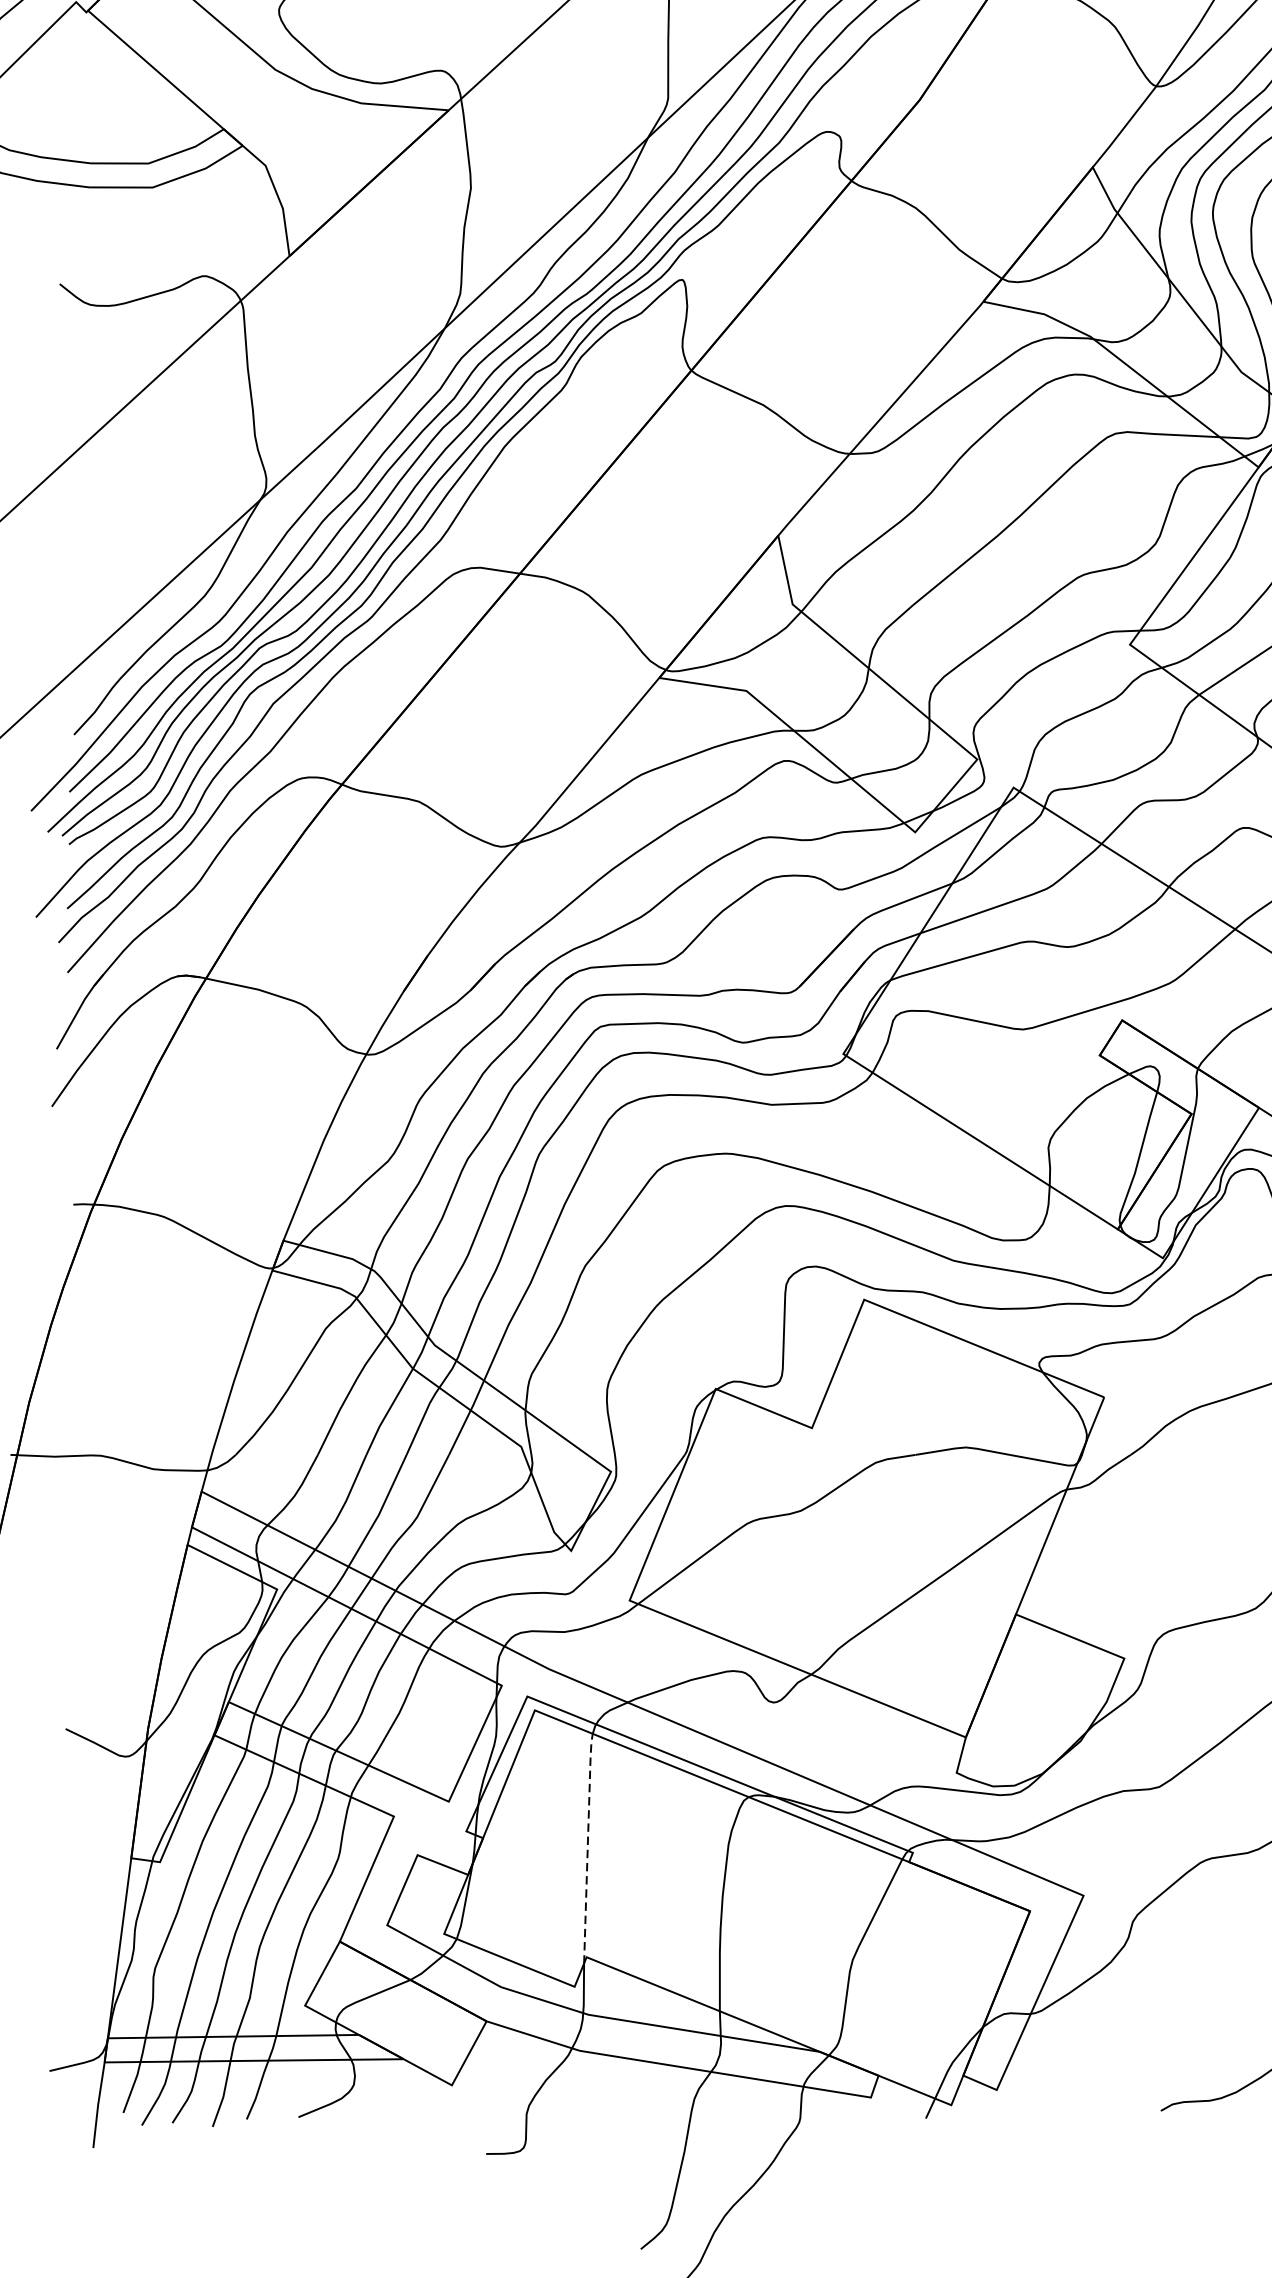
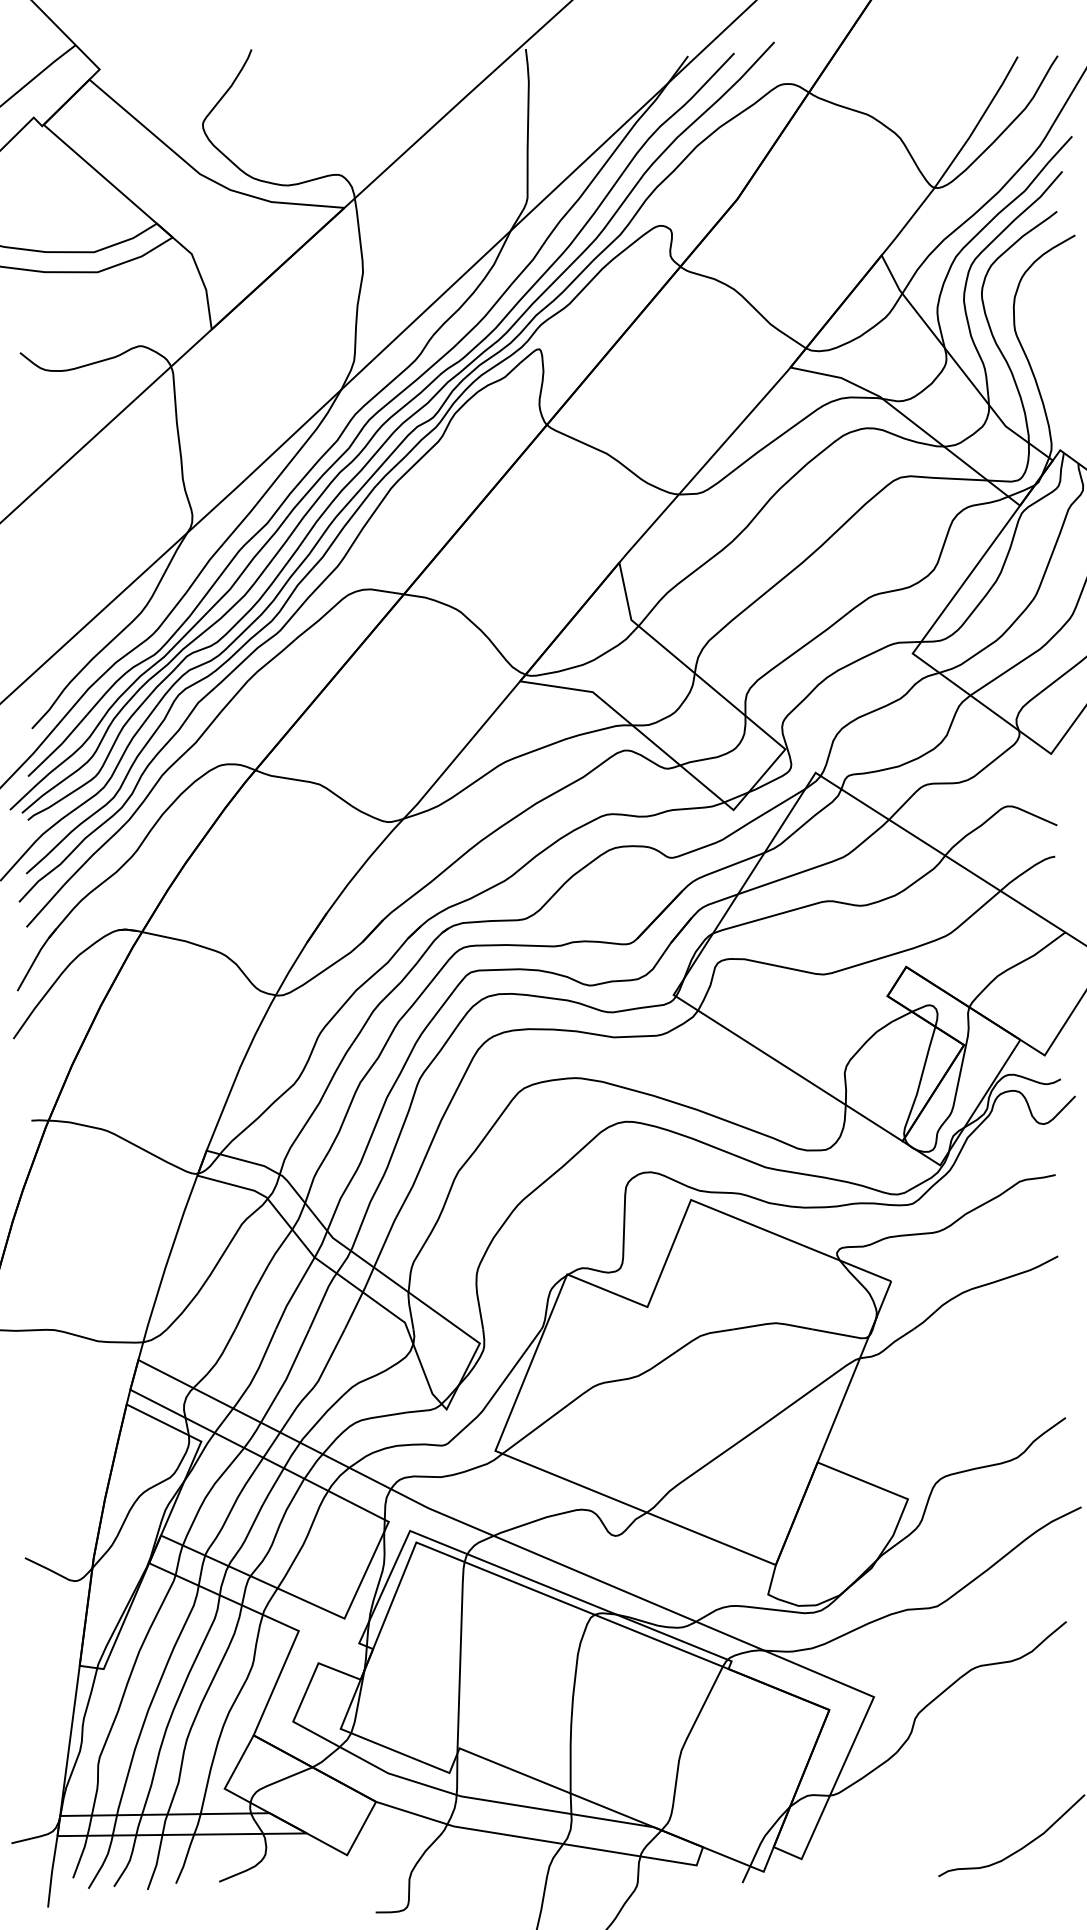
line: (587, 1845) -> (460, 1655), dashed -> solid

